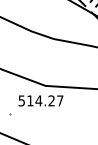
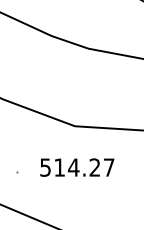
text: (40, 100) -> (76, 166), moved

